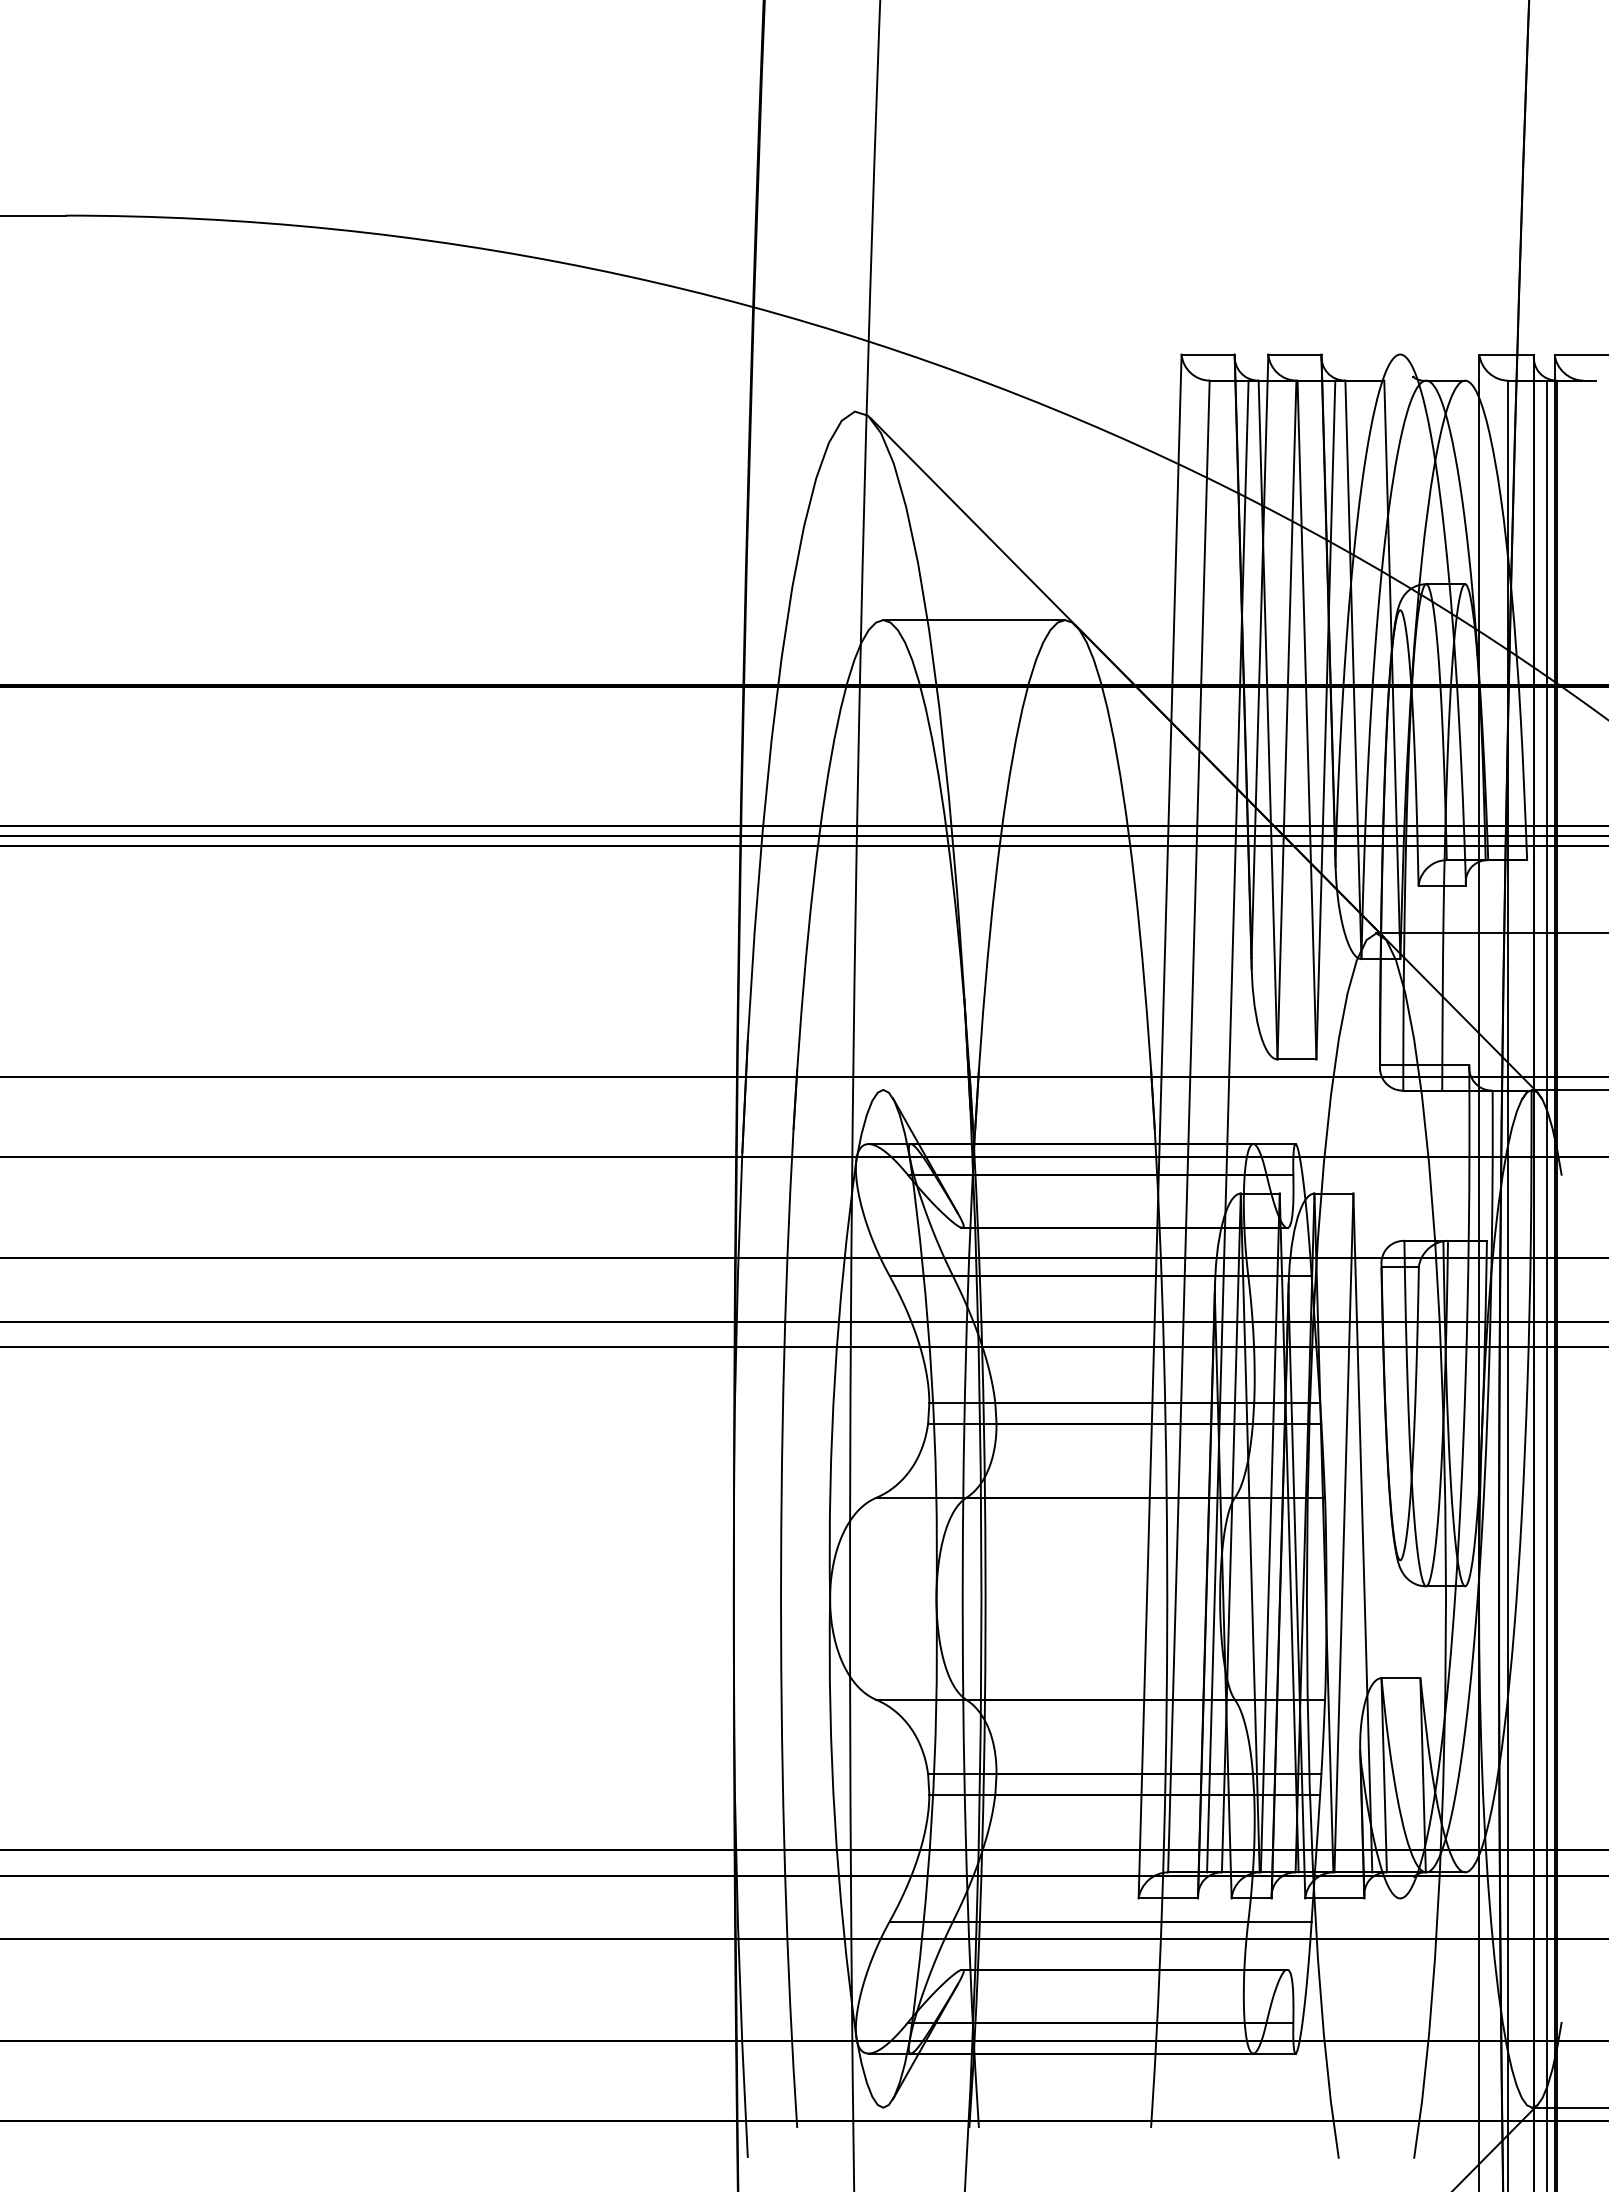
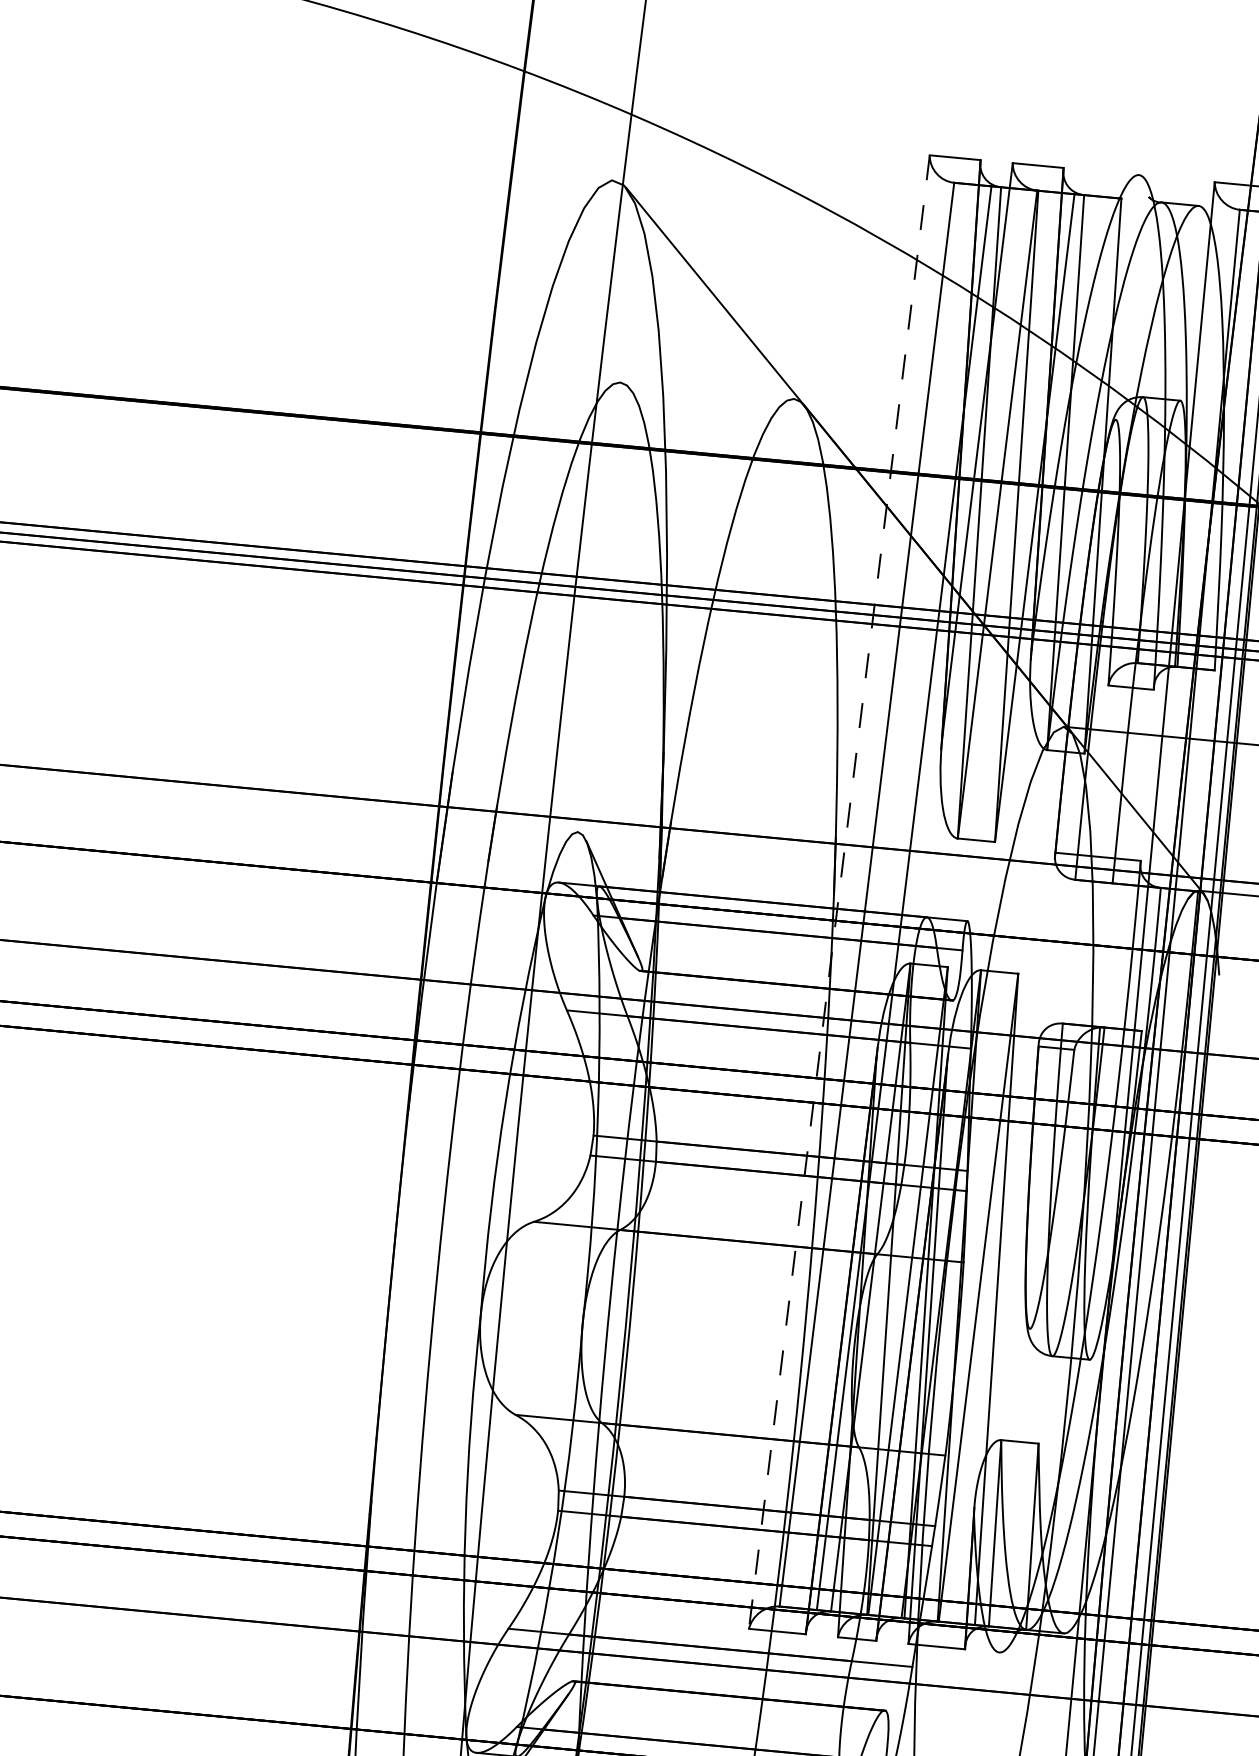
line: (973, 620) -> (706, 390), removed
line: (1160, 1127) -> (839, 893), solid -> dashed

